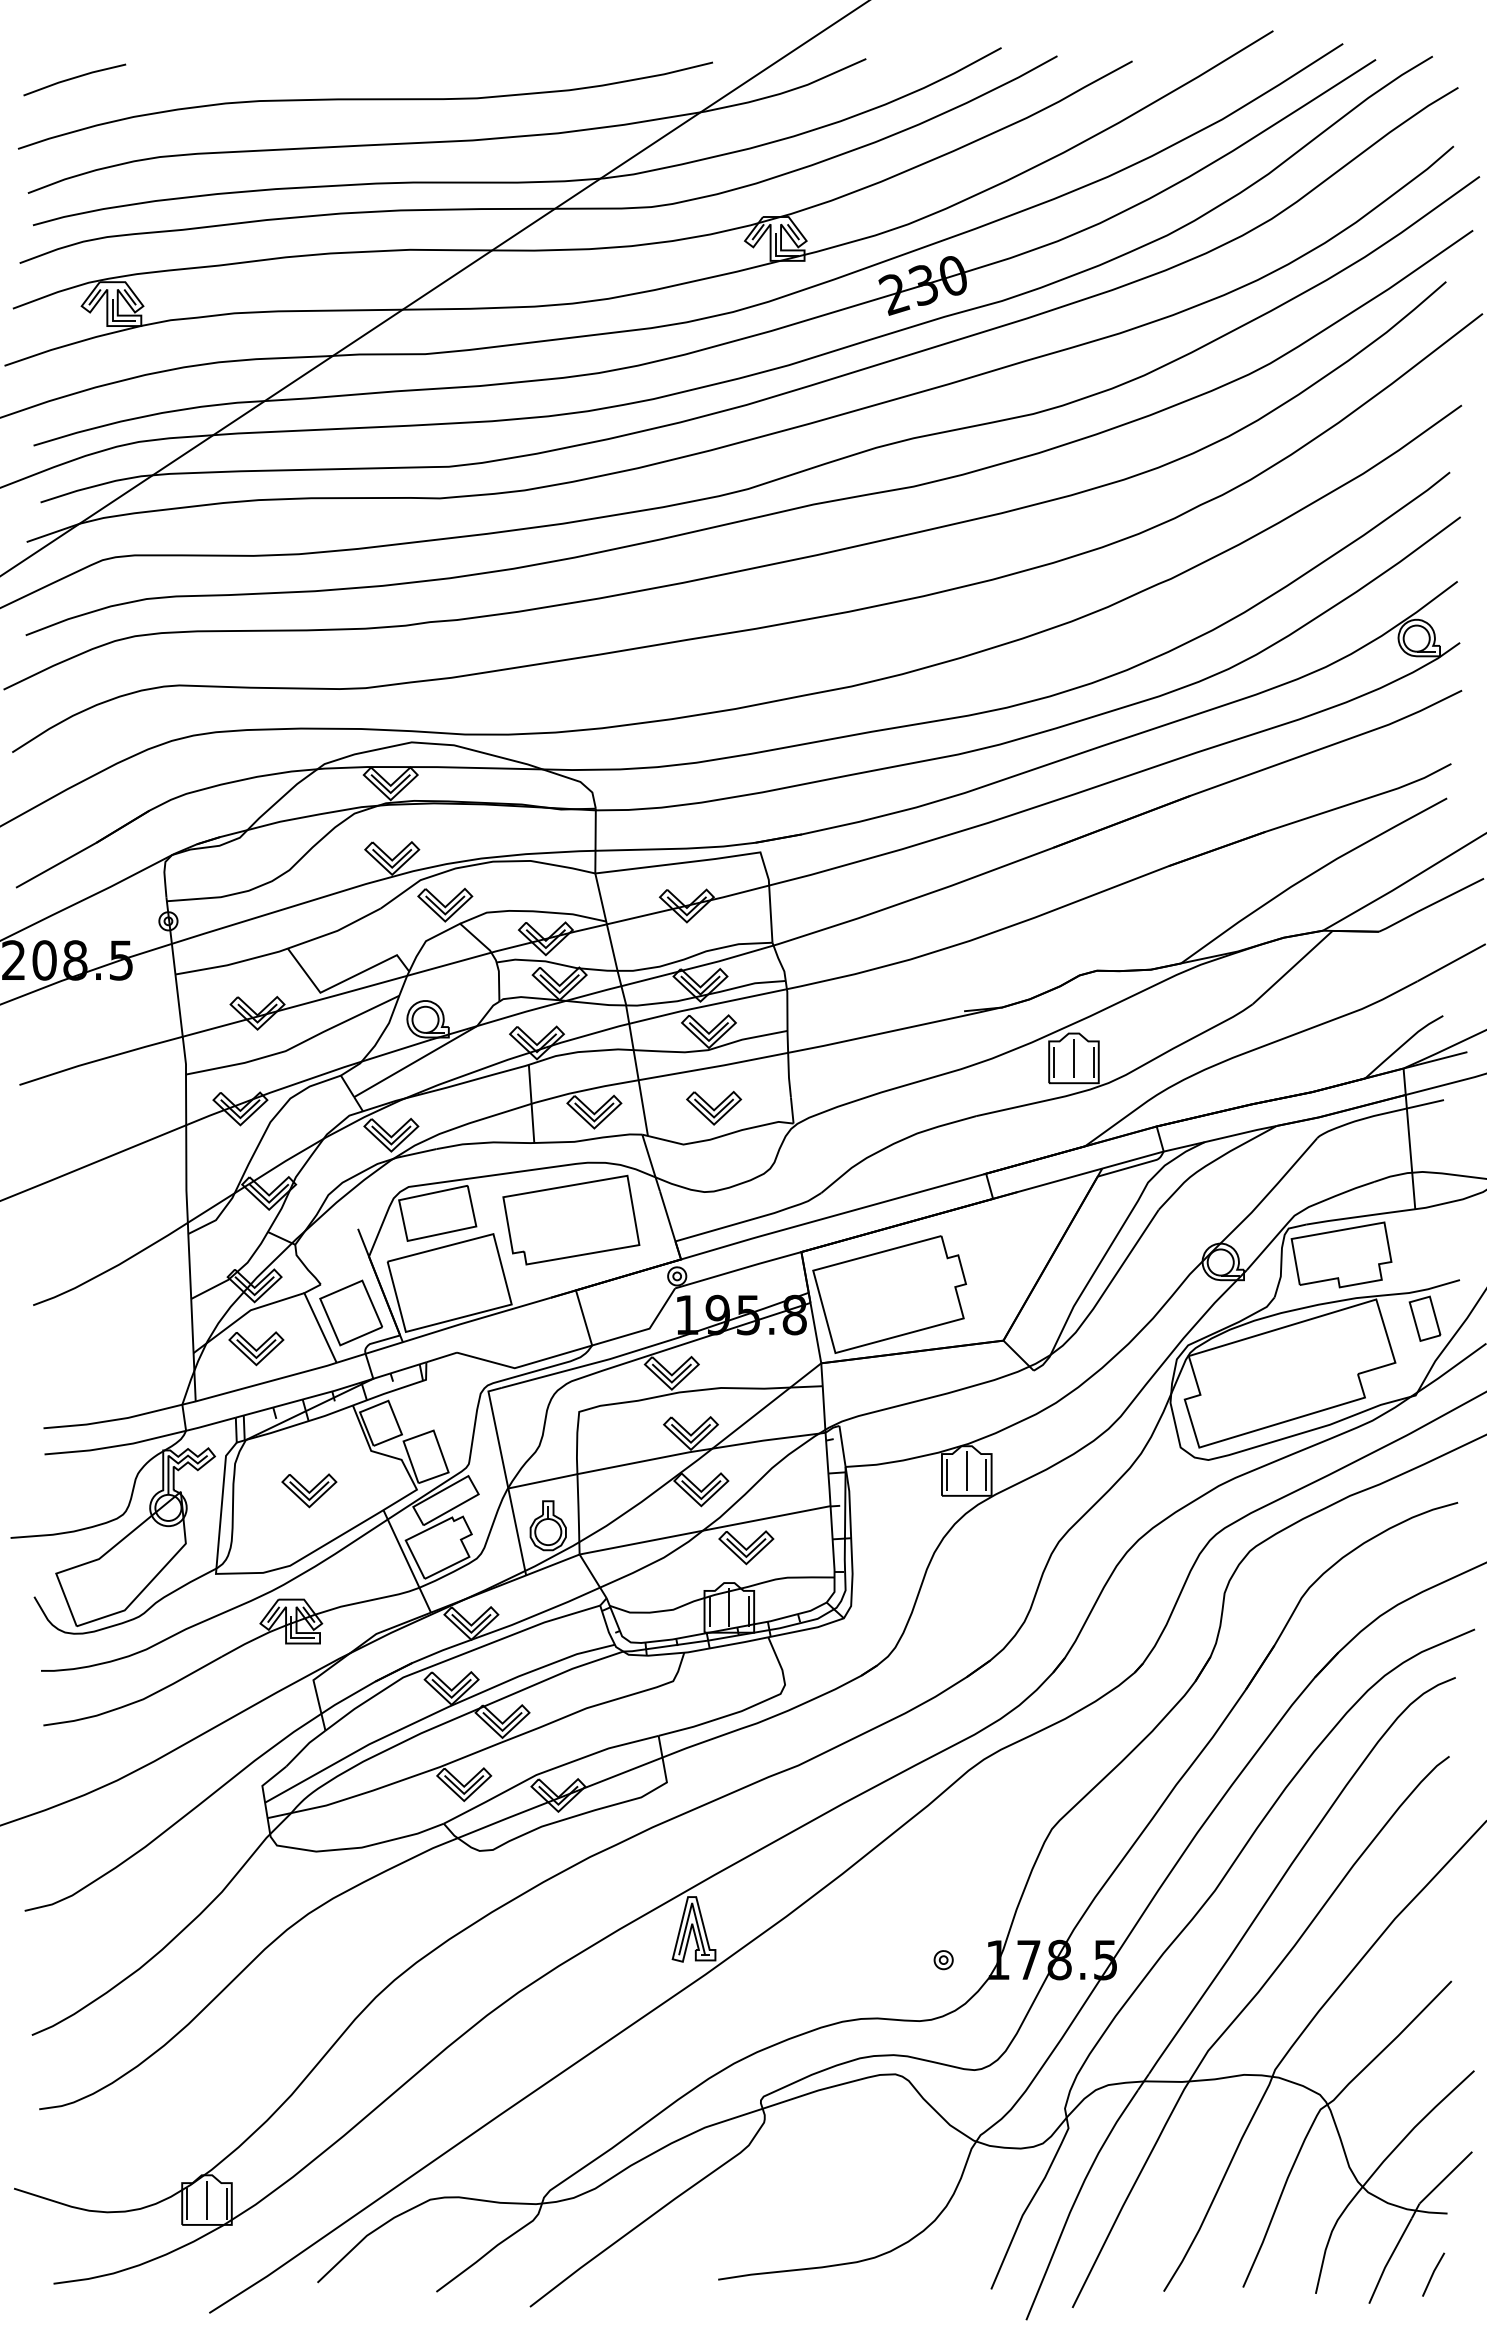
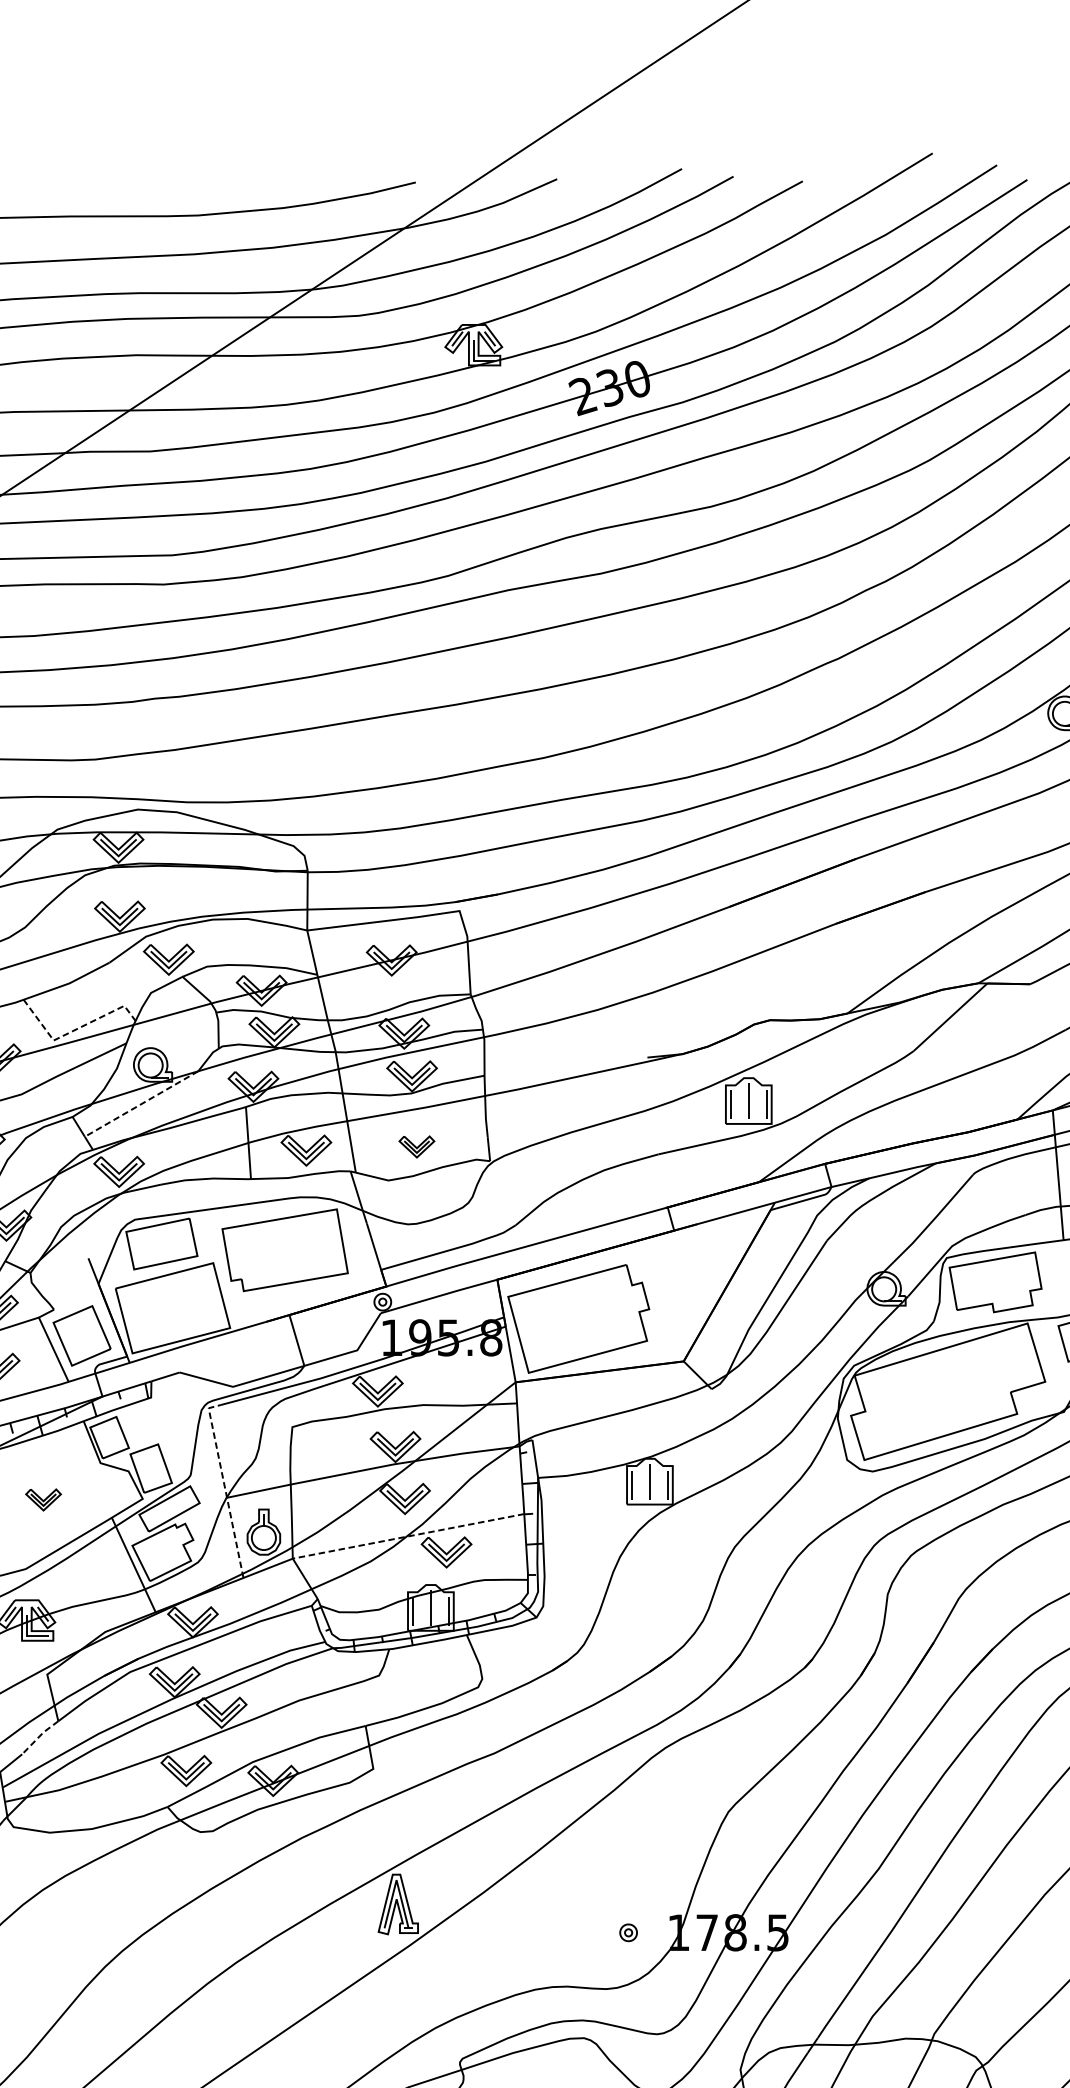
line: (343, 981) -> (74, 1030), solid -> dashed
line: (415, 1061) -> (141, 1103), solid -> dashed
part: (714, 1107) -> (417, 1146), size x0.7
line: (505, 1475) -> (224, 1485), solid -> dashed
part: (309, 1490) -> (43, 1499), size x0.7
line: (705, 1530) -> (408, 1536), solid -> dashed
line: (304, 1747) -> (39, 1736), solid -> dashed

